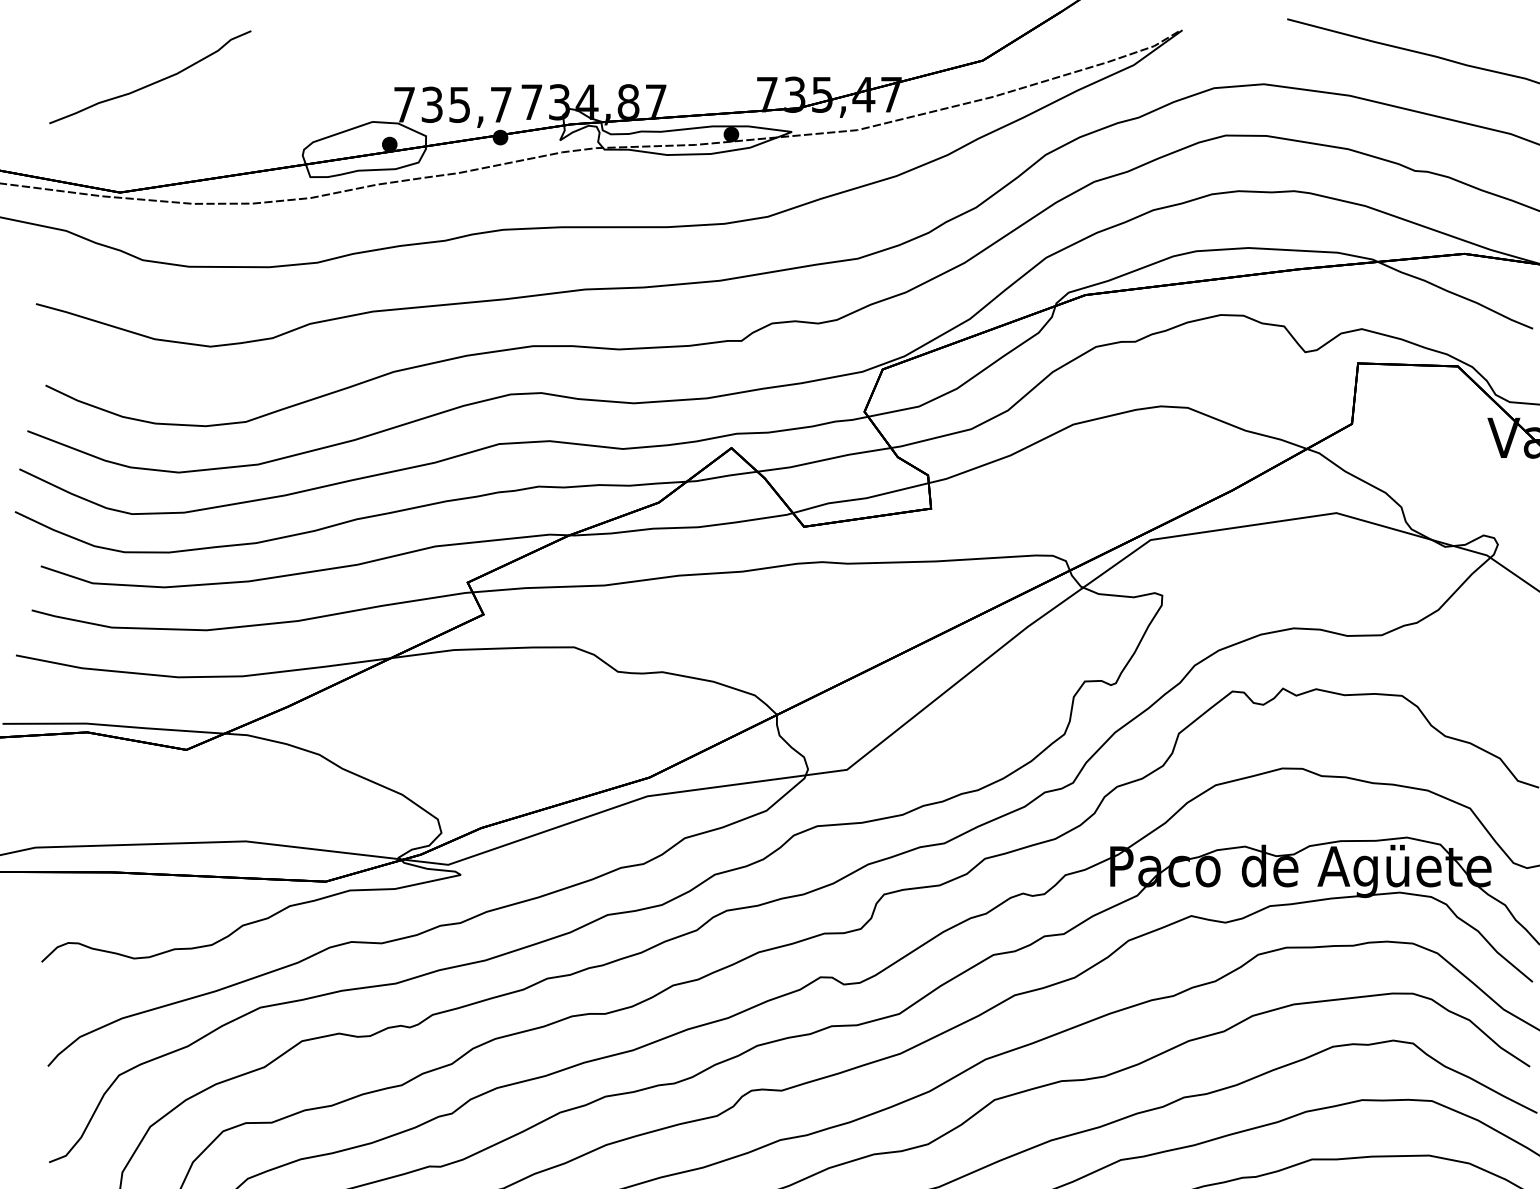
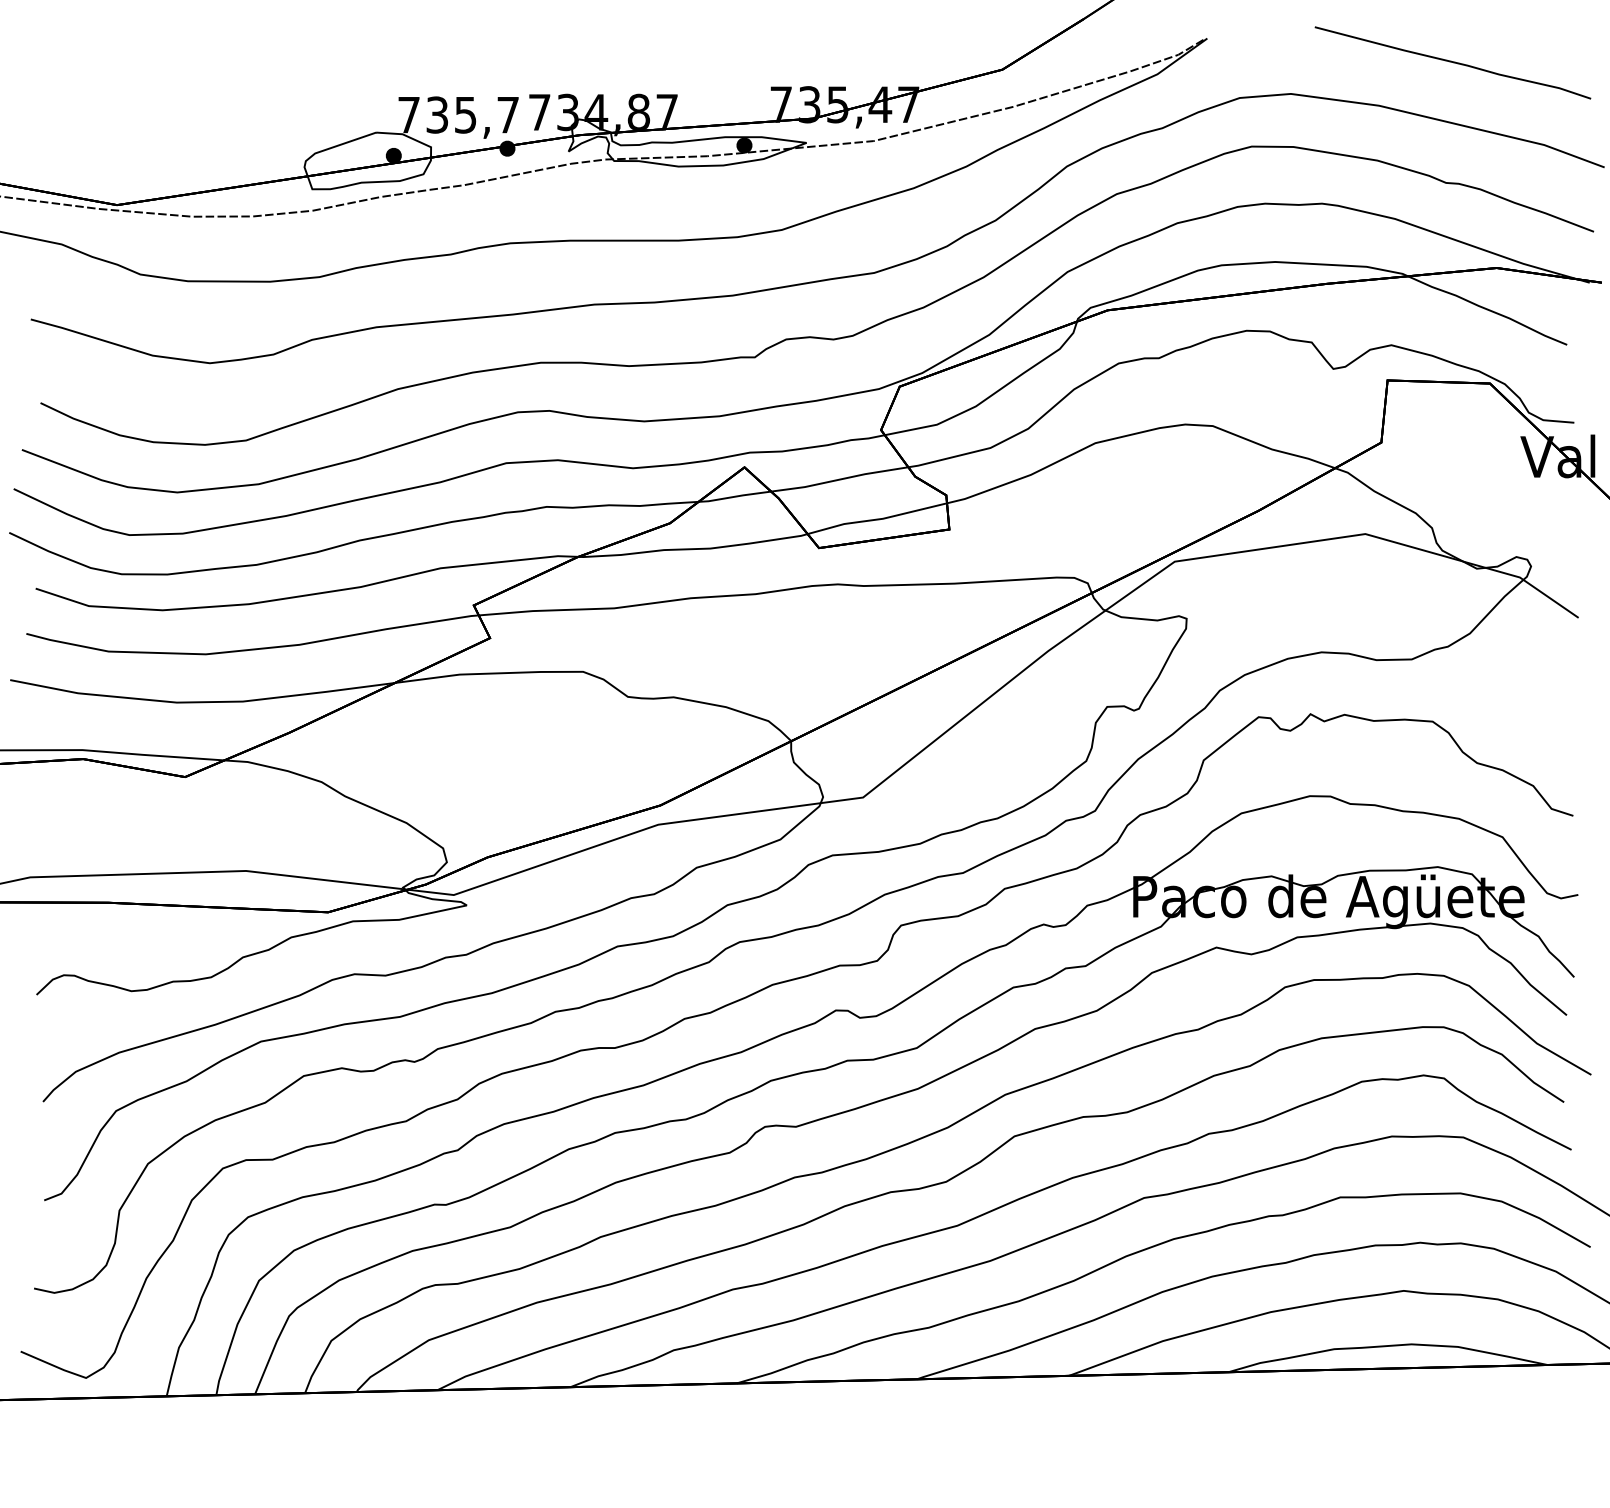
curve: (152, 82) -> (150, 92), removed

